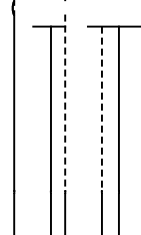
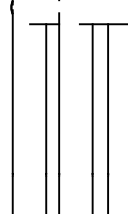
line: (65, 102) -> (59, 93), dashed -> solid
line: (101, 108) -> (92, 98), dashed -> solid

